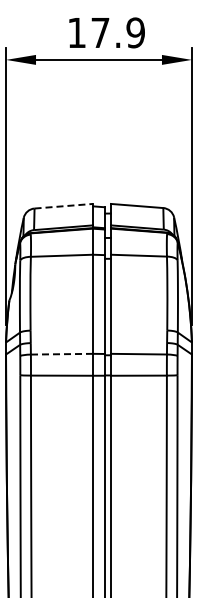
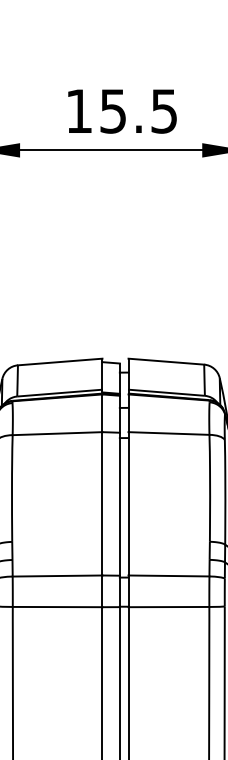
text: (117, 32) -> (137, 110), 17.9 -> 15.5
line: (64, 206) -> (61, 362), dashed -> solid
line: (61, 354) -> (56, 576), dashed -> solid

